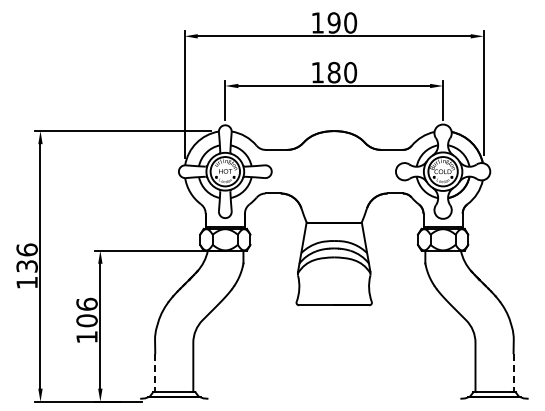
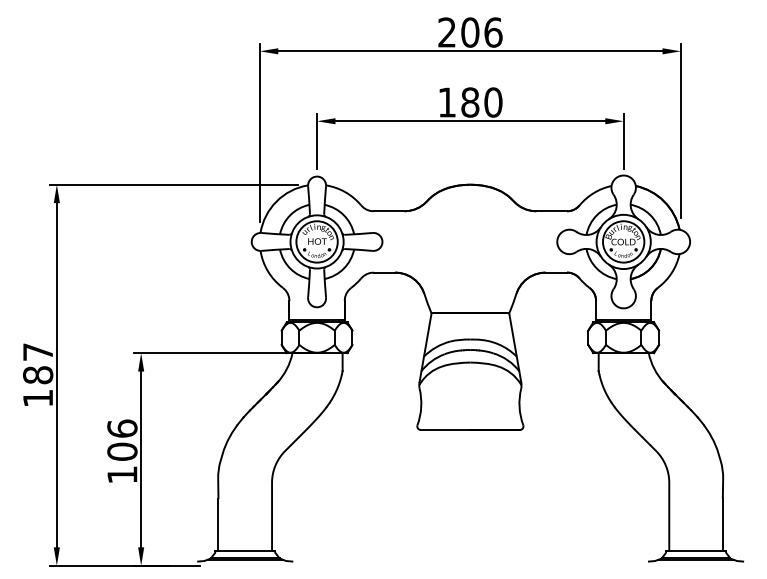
text: (334, 22) -> (470, 31), 190 -> 206
text: (26, 257) -> (37, 362), 136 -> 187
line: (155, 372) -> (218, 524), dashed -> solid
line: (513, 372) -> (722, 524), dashed -> solid

